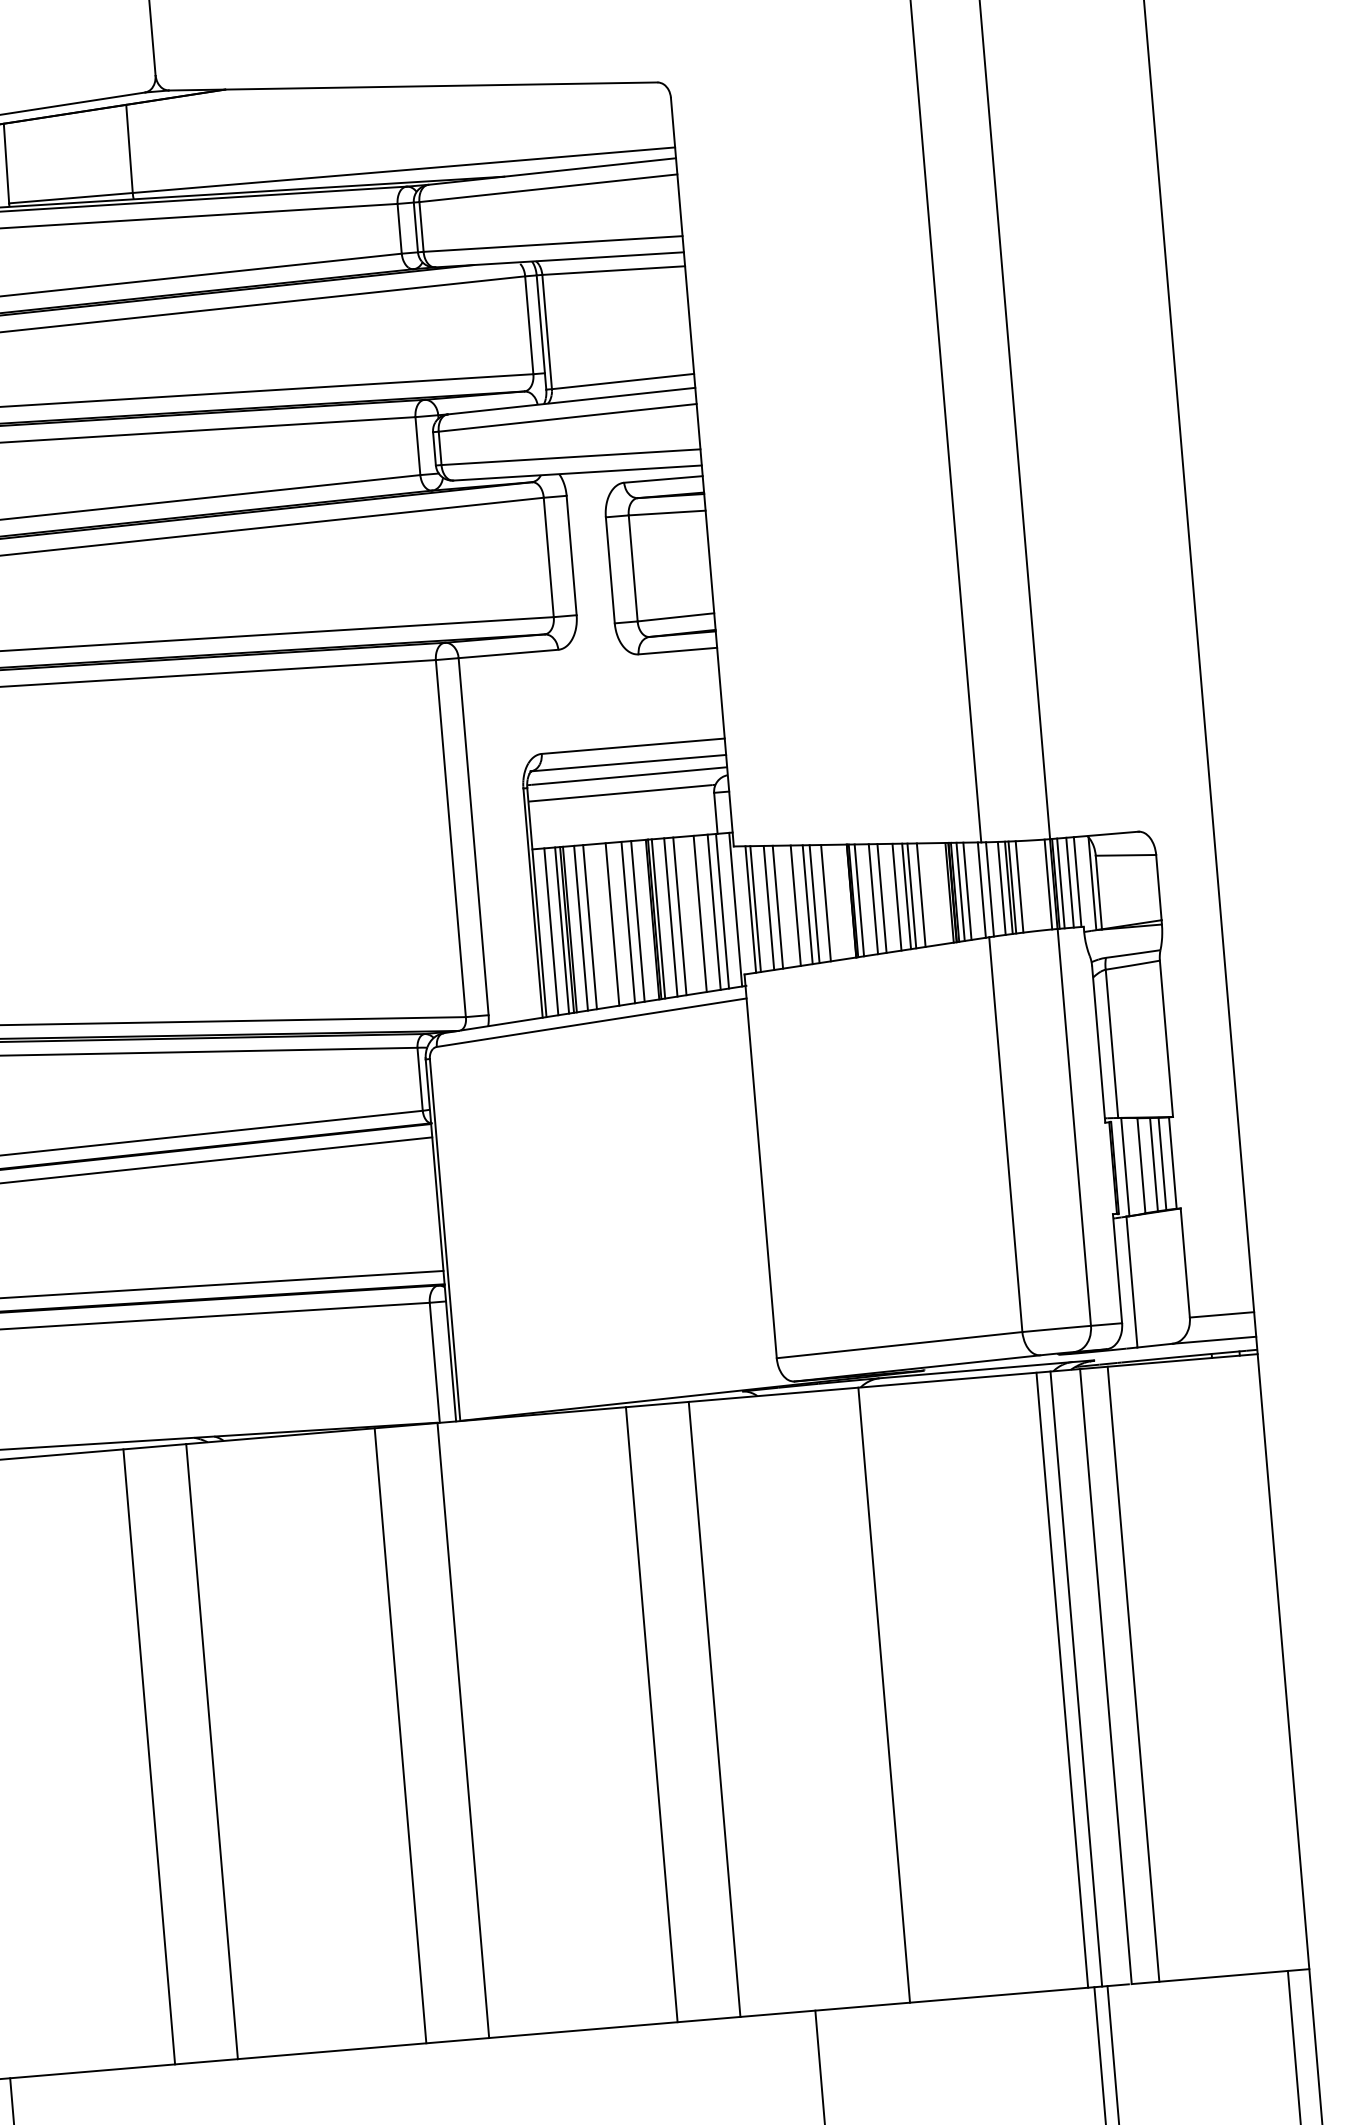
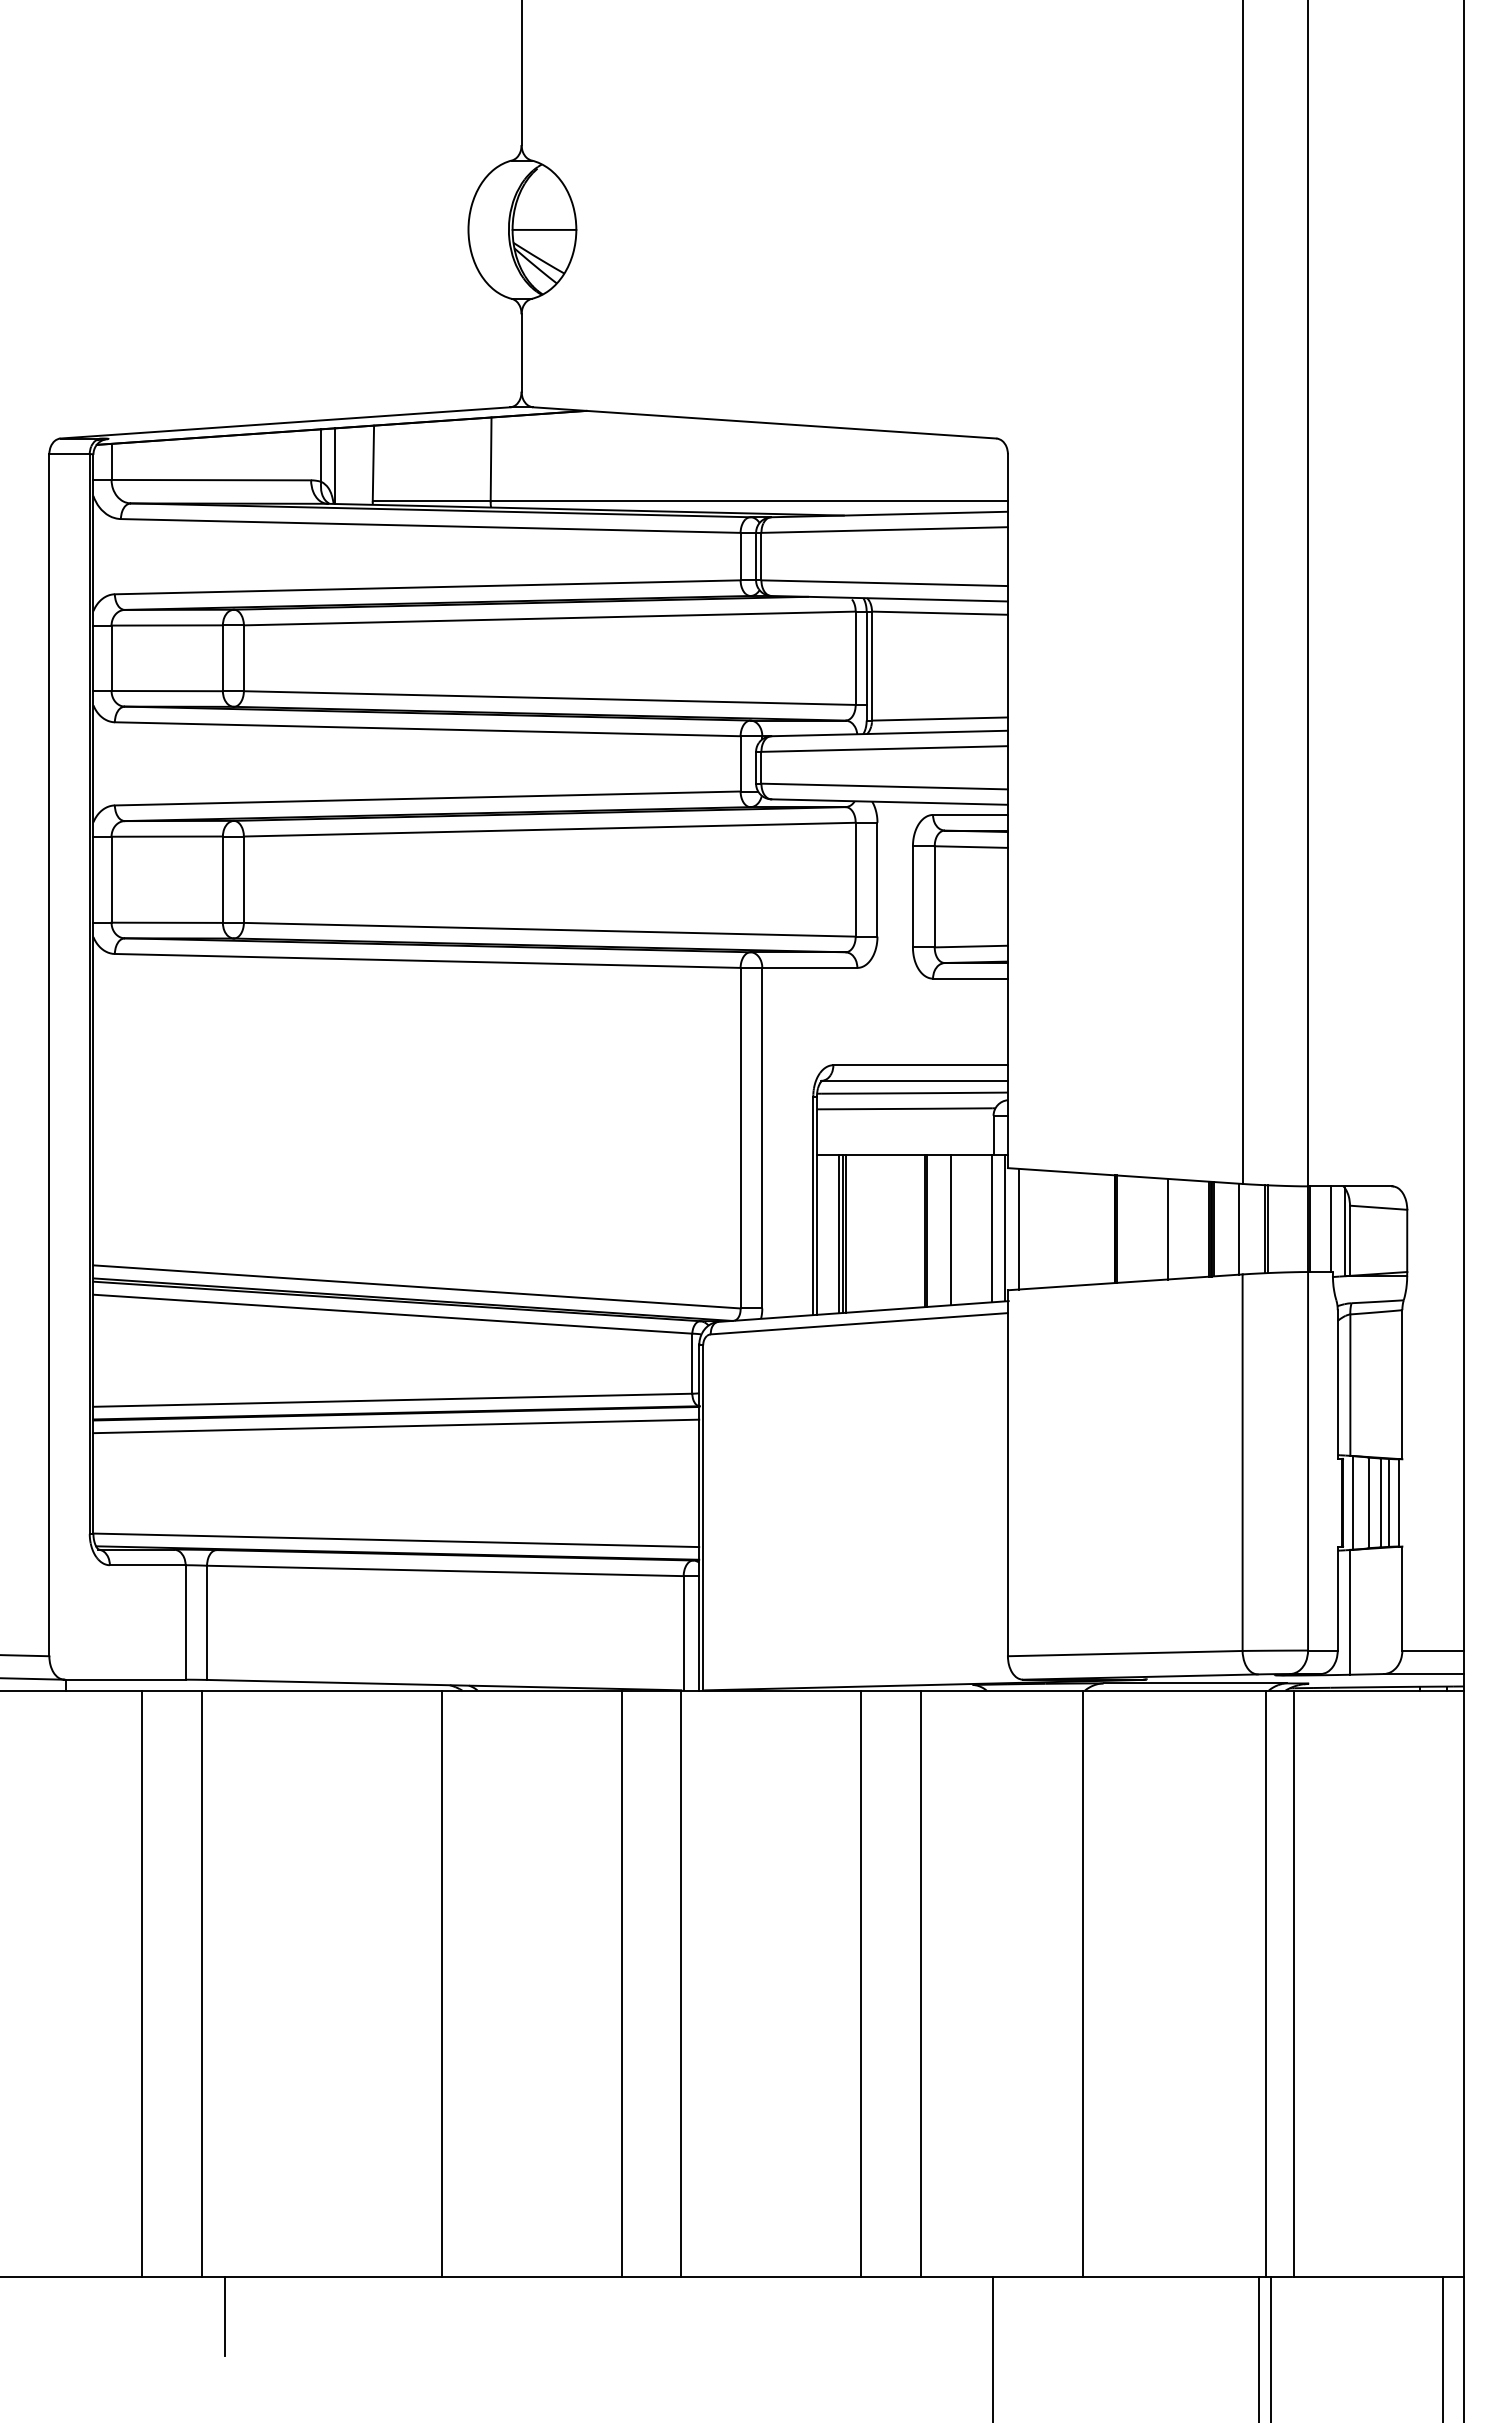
line: (1060, 883) -> (1314, 1229), removed
line: (1070, 883) -> (1323, 1229), removed
line: (1048, 884) -> (1302, 1229), removed
line: (1019, 886) -> (1275, 1228), removed
line: (1001, 887) -> (1258, 1228), removed
line: (990, 889) -> (1247, 1229), removed
line: (967, 890) -> (1225, 1228), removed
line: (961, 892) -> (1219, 1229), removed
line: (921, 894) -> (1181, 1228), removed
line: (911, 896) -> (1172, 1229), removed
line: (897, 897) -> (1158, 1229), removed
line: (872, 898) -> (1135, 1228), removed
line: (882, 898) -> (1144, 1229), removed
line: (859, 899) -> (1122, 1228), removed
line: (825, 902) -> (1090, 1228), removed
line: (807, 903) -> (1073, 1228), removed
line: (814, 903) -> (1079, 1228), removed
line: (795, 905) -> (1061, 1228), removed
line: (777, 906) -> (1044, 1228), removed
line: (769, 908) -> (1036, 1229), removed
line: (755, 909) -> (1023, 1229), removed
line: (714, 911) -> (984, 1228), removed
line: (699, 913) -> (970, 1228), removed
line: (670, 916) -> (942, 1229), removed
line: (658, 918) -> (930, 1230), removed
line: (638, 921) -> (911, 1231), removed
line: (627, 922) -> (901, 1231), removed
line: (612, 923) -> (886, 1231), removed
line: (590, 926) -> (865, 1232), removed
line: (580, 928) -> (856, 1233), removed
line: (551, 931) -> (828, 1234), removed
line: (1133, 1673) -> (1320, 1983), removed
line: (1062, 1679) -> (1252, 1983), removed
line: (148, 1756) -> (381, 1983), removed

